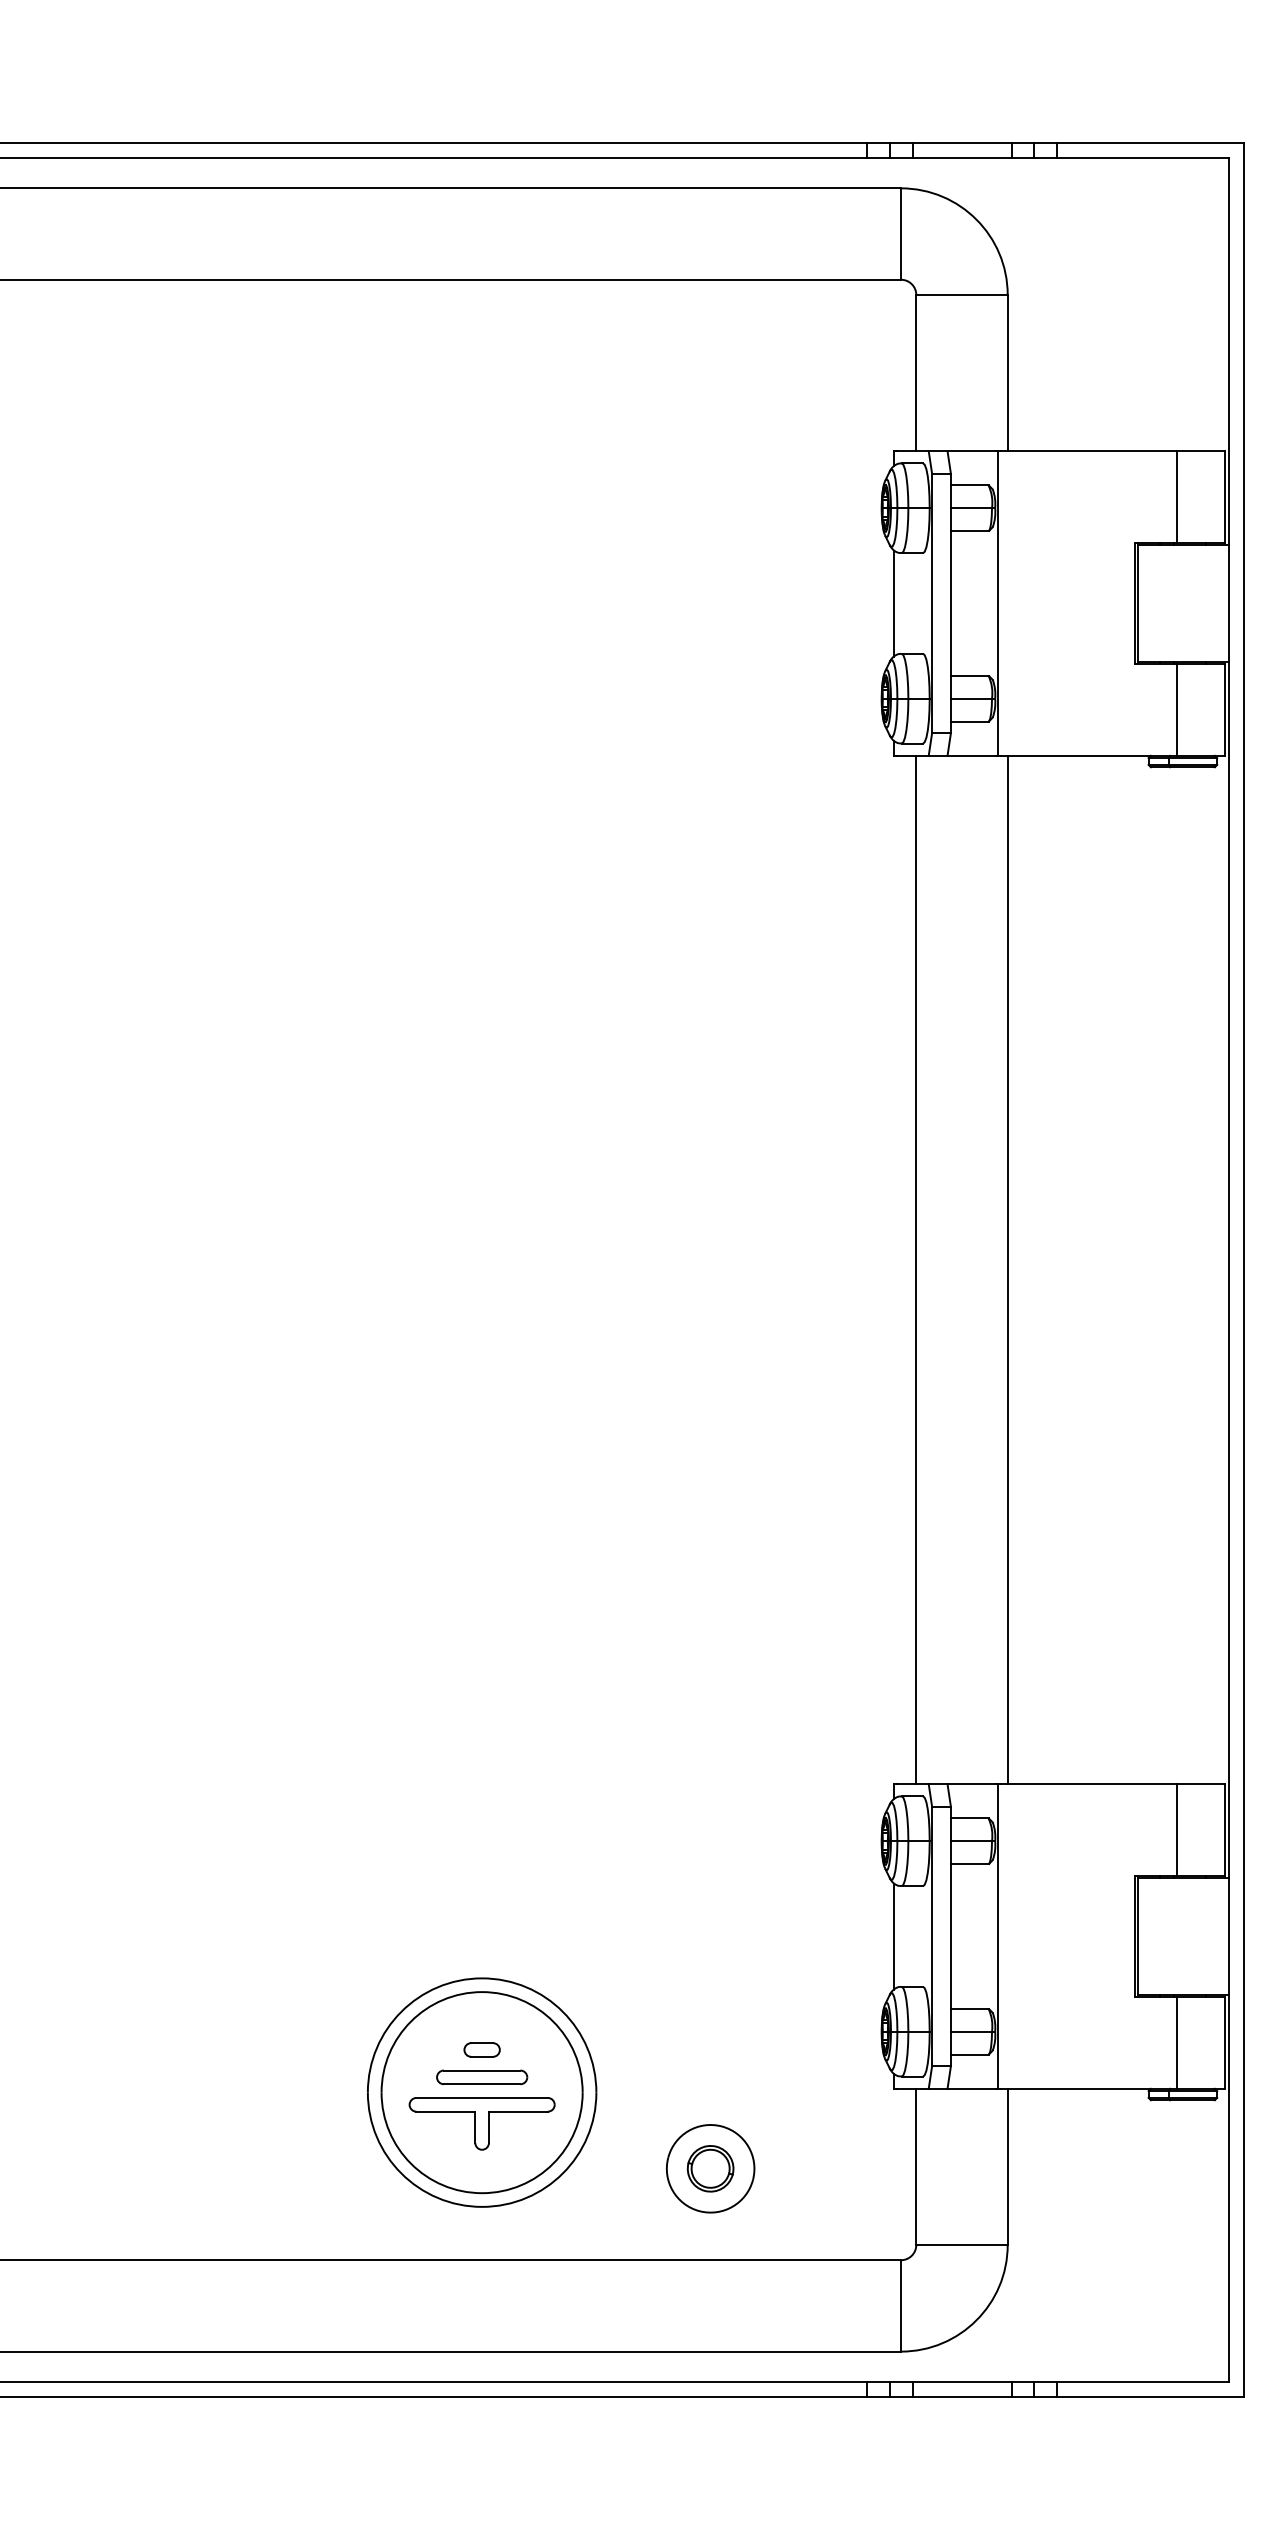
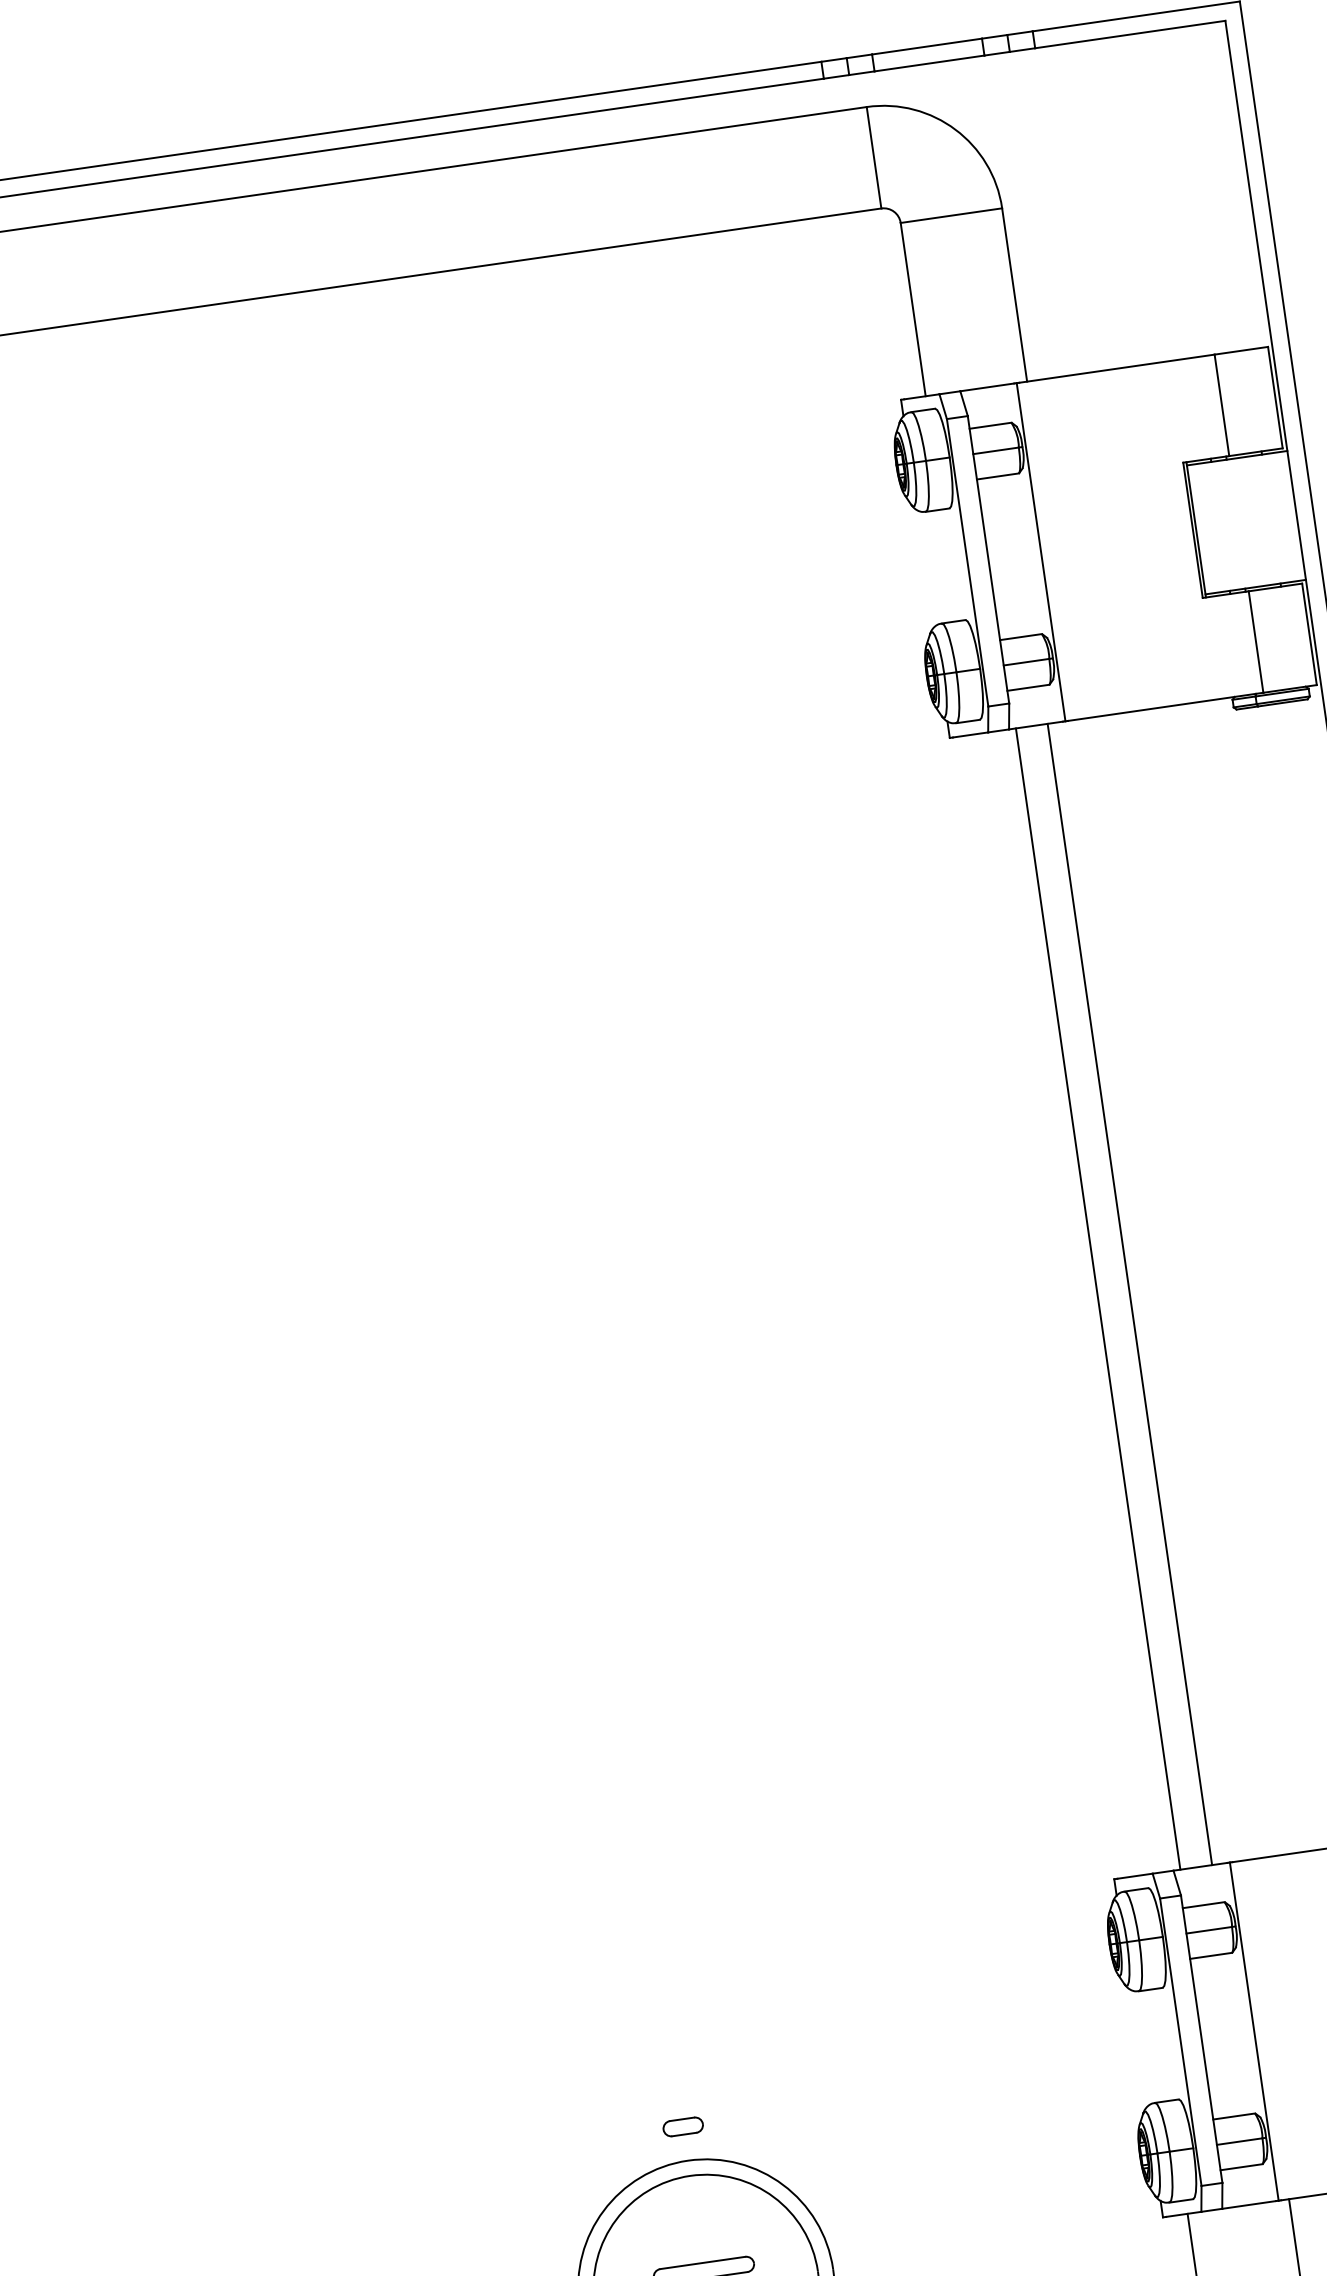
line: (894, 603) -> (925, 568), removed
line: (916, 1269) -> (1130, 1293), moved
line: (1007, 1269) -> (1097, 1298), moved
line: (894, 1936) -> (1139, 2048), removed
part: (481, 2049) -> (682, 2126), moved

